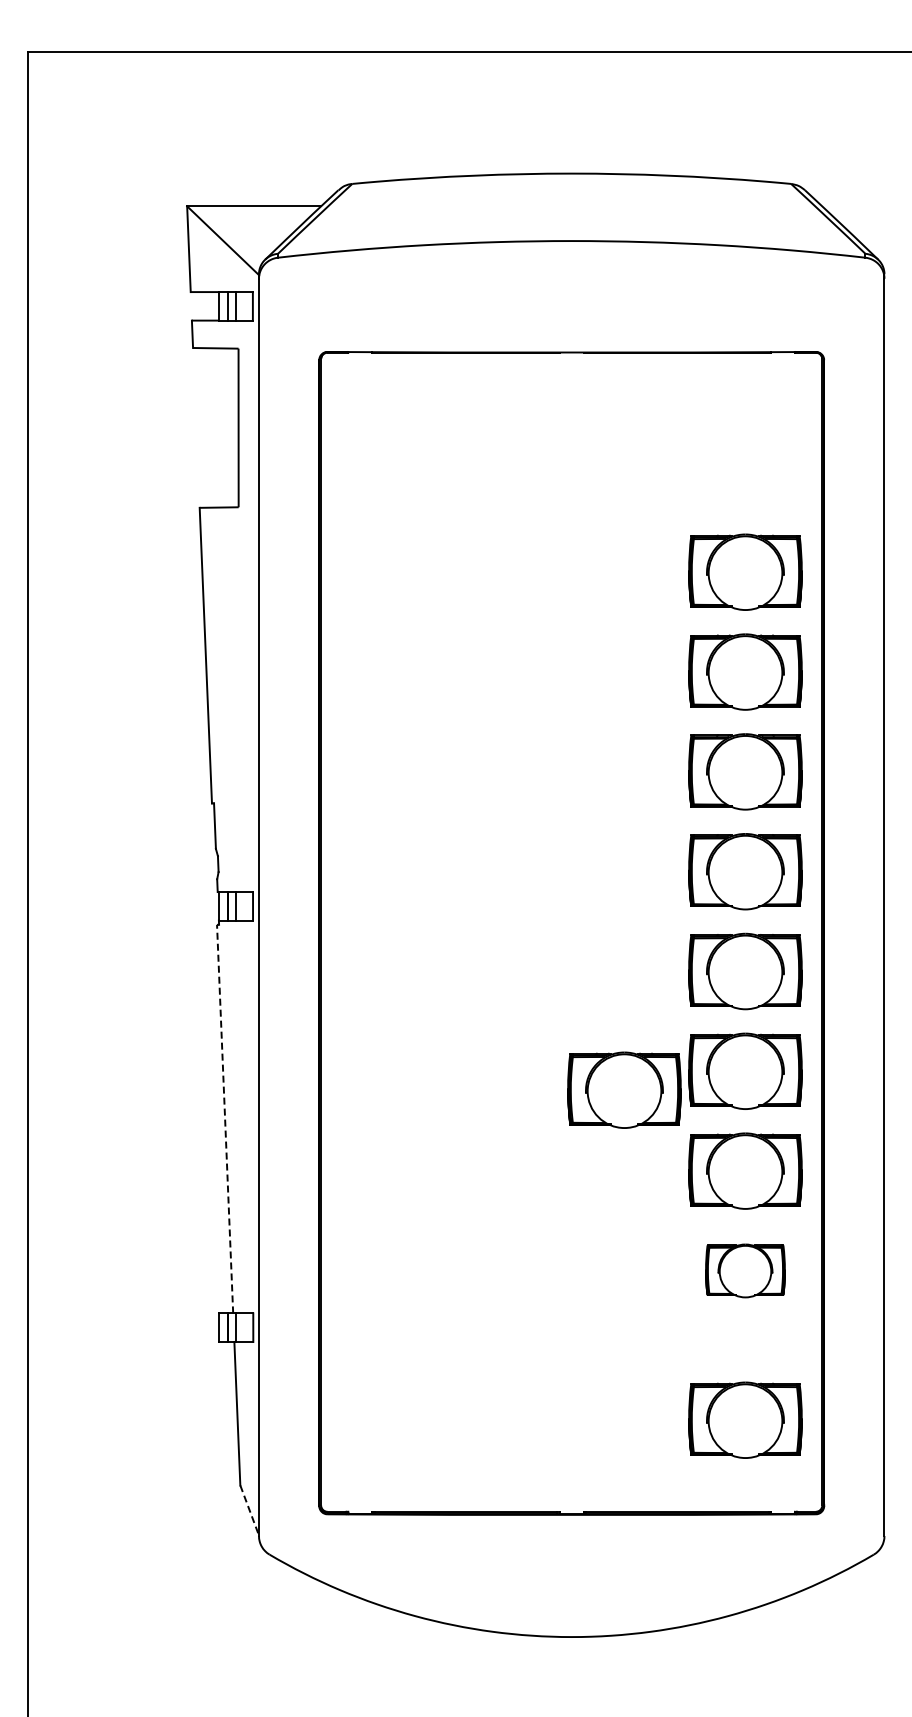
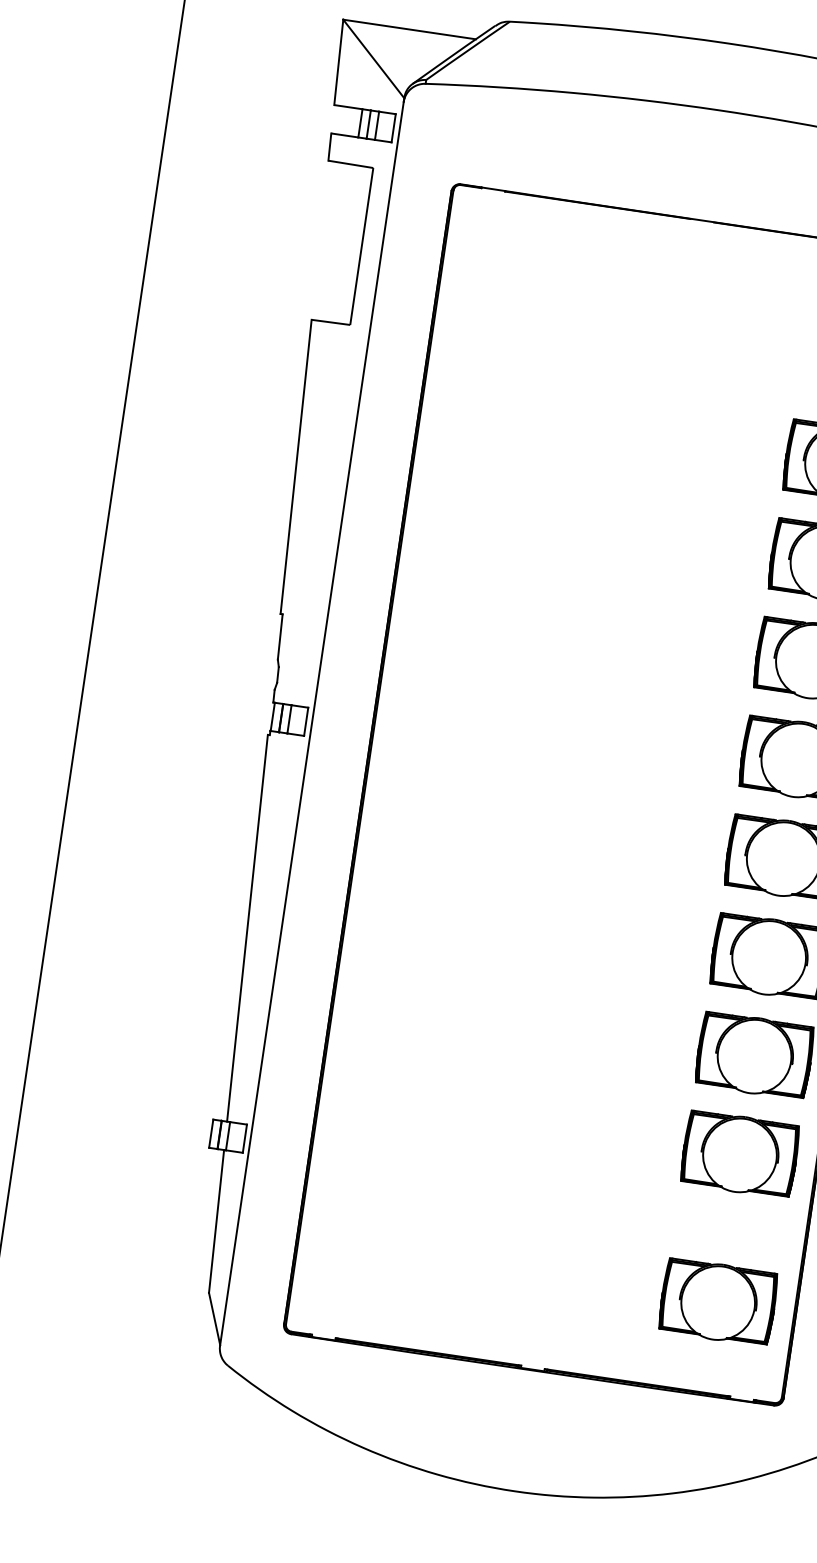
part: (624, 1089) -> (646, 957), removed
line: (225, 1118) -> (247, 927), dashed -> solid
part: (745, 1270) -> (740, 1154), size x1.43
line: (249, 1510) -> (214, 1319), dashed -> solid

